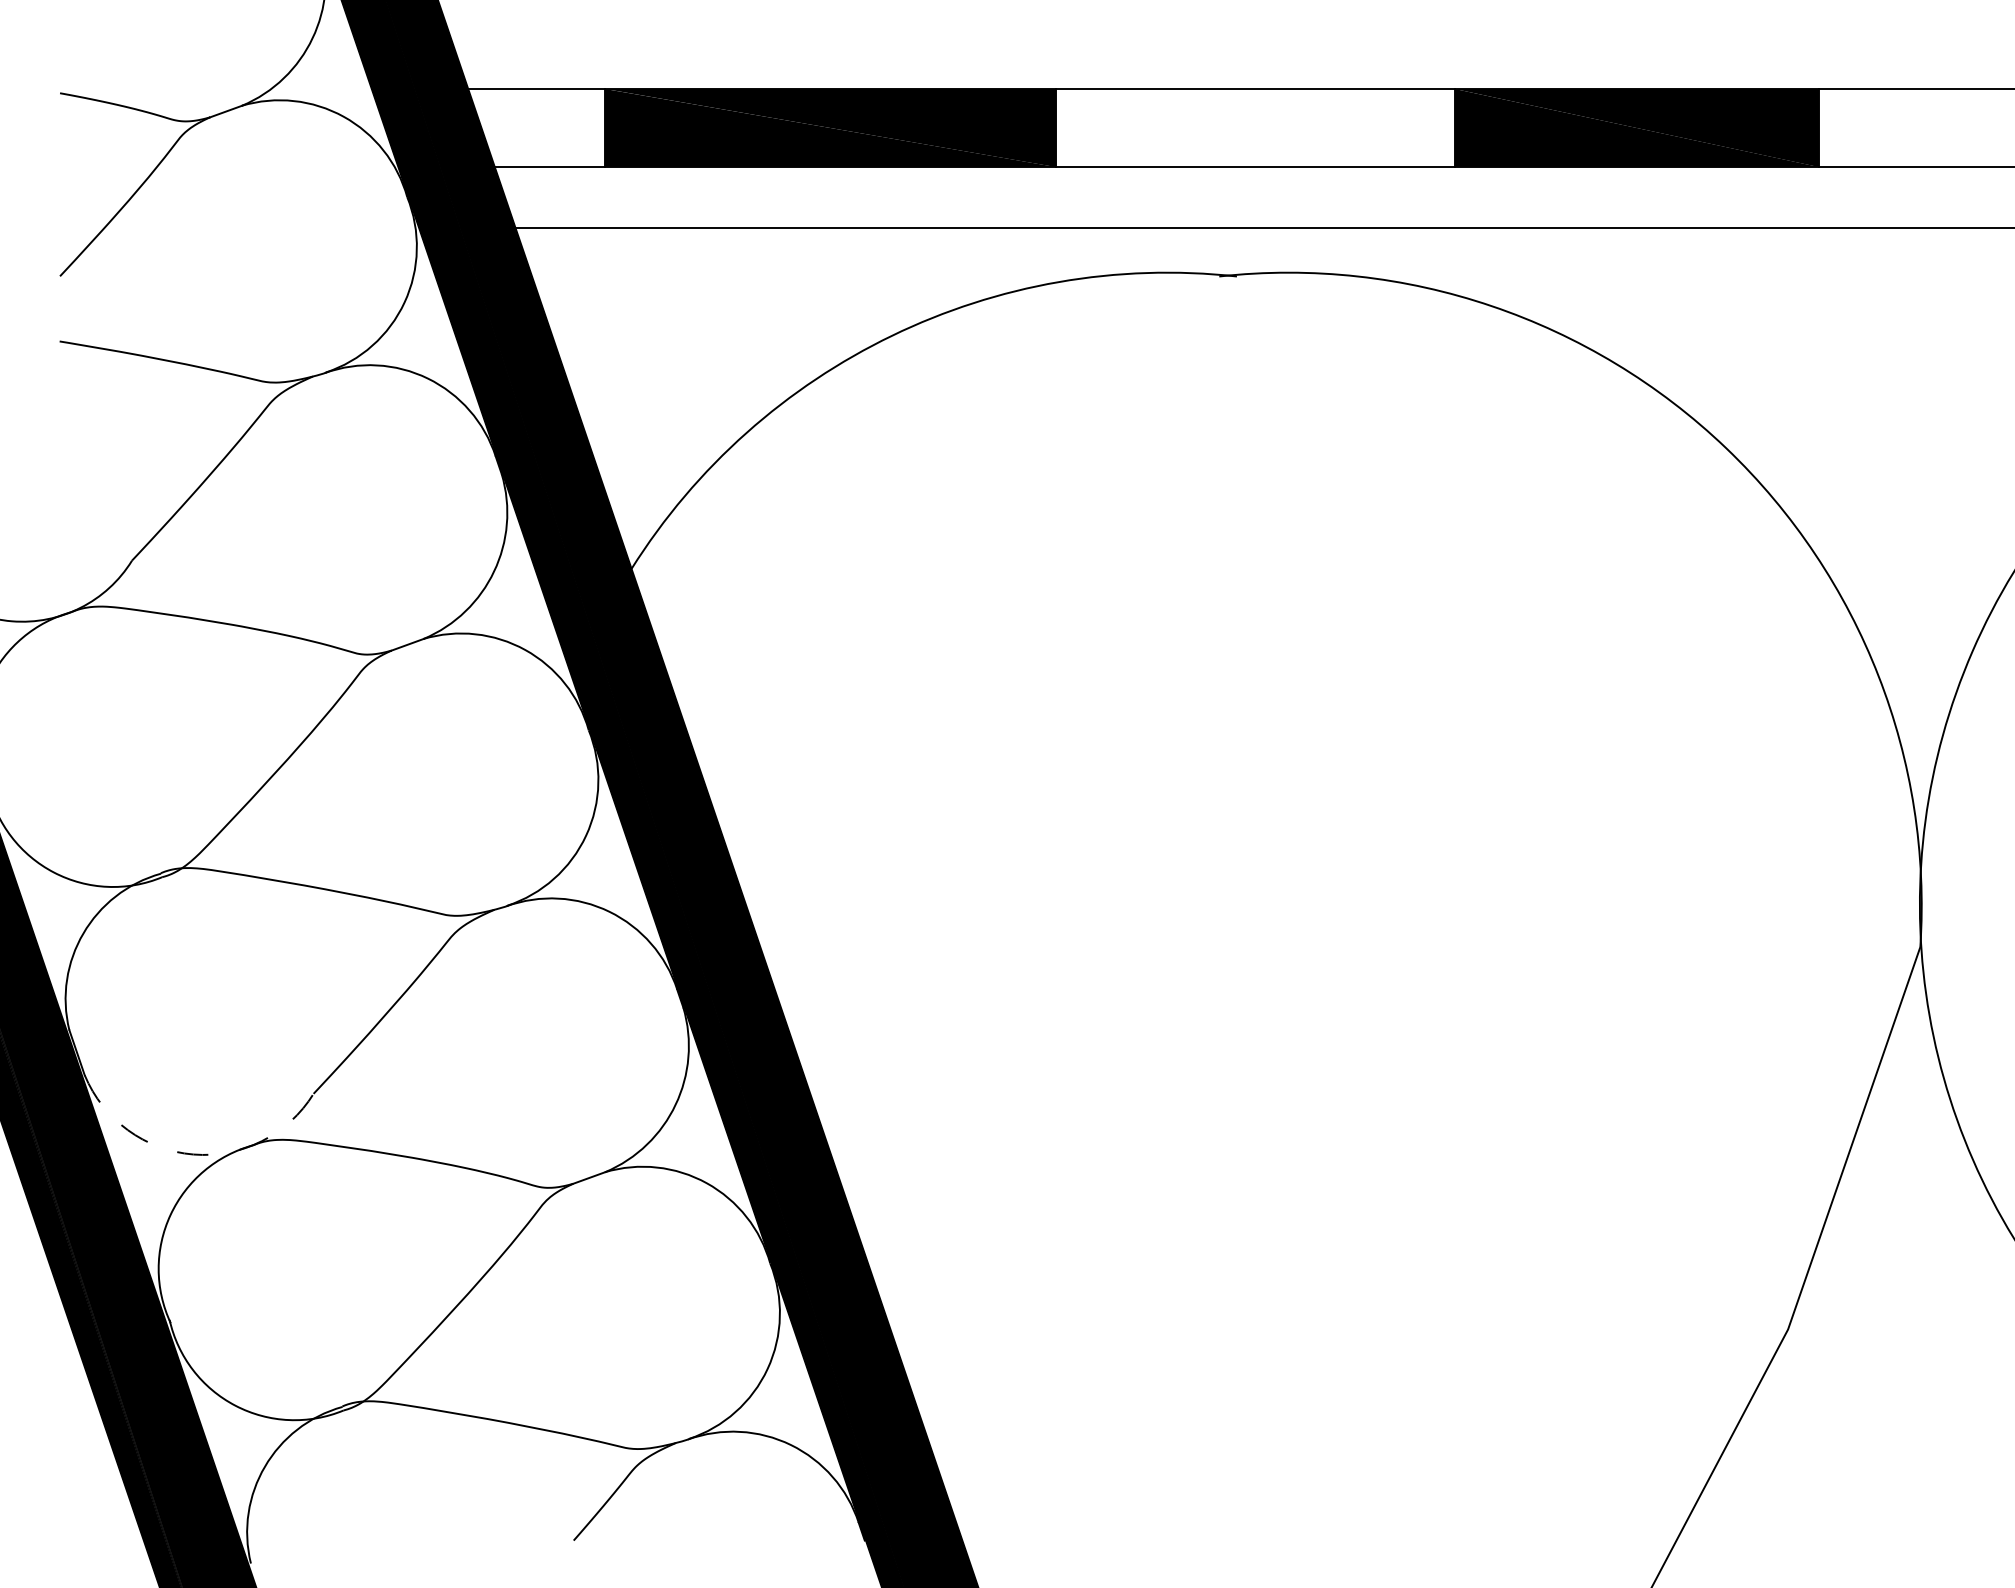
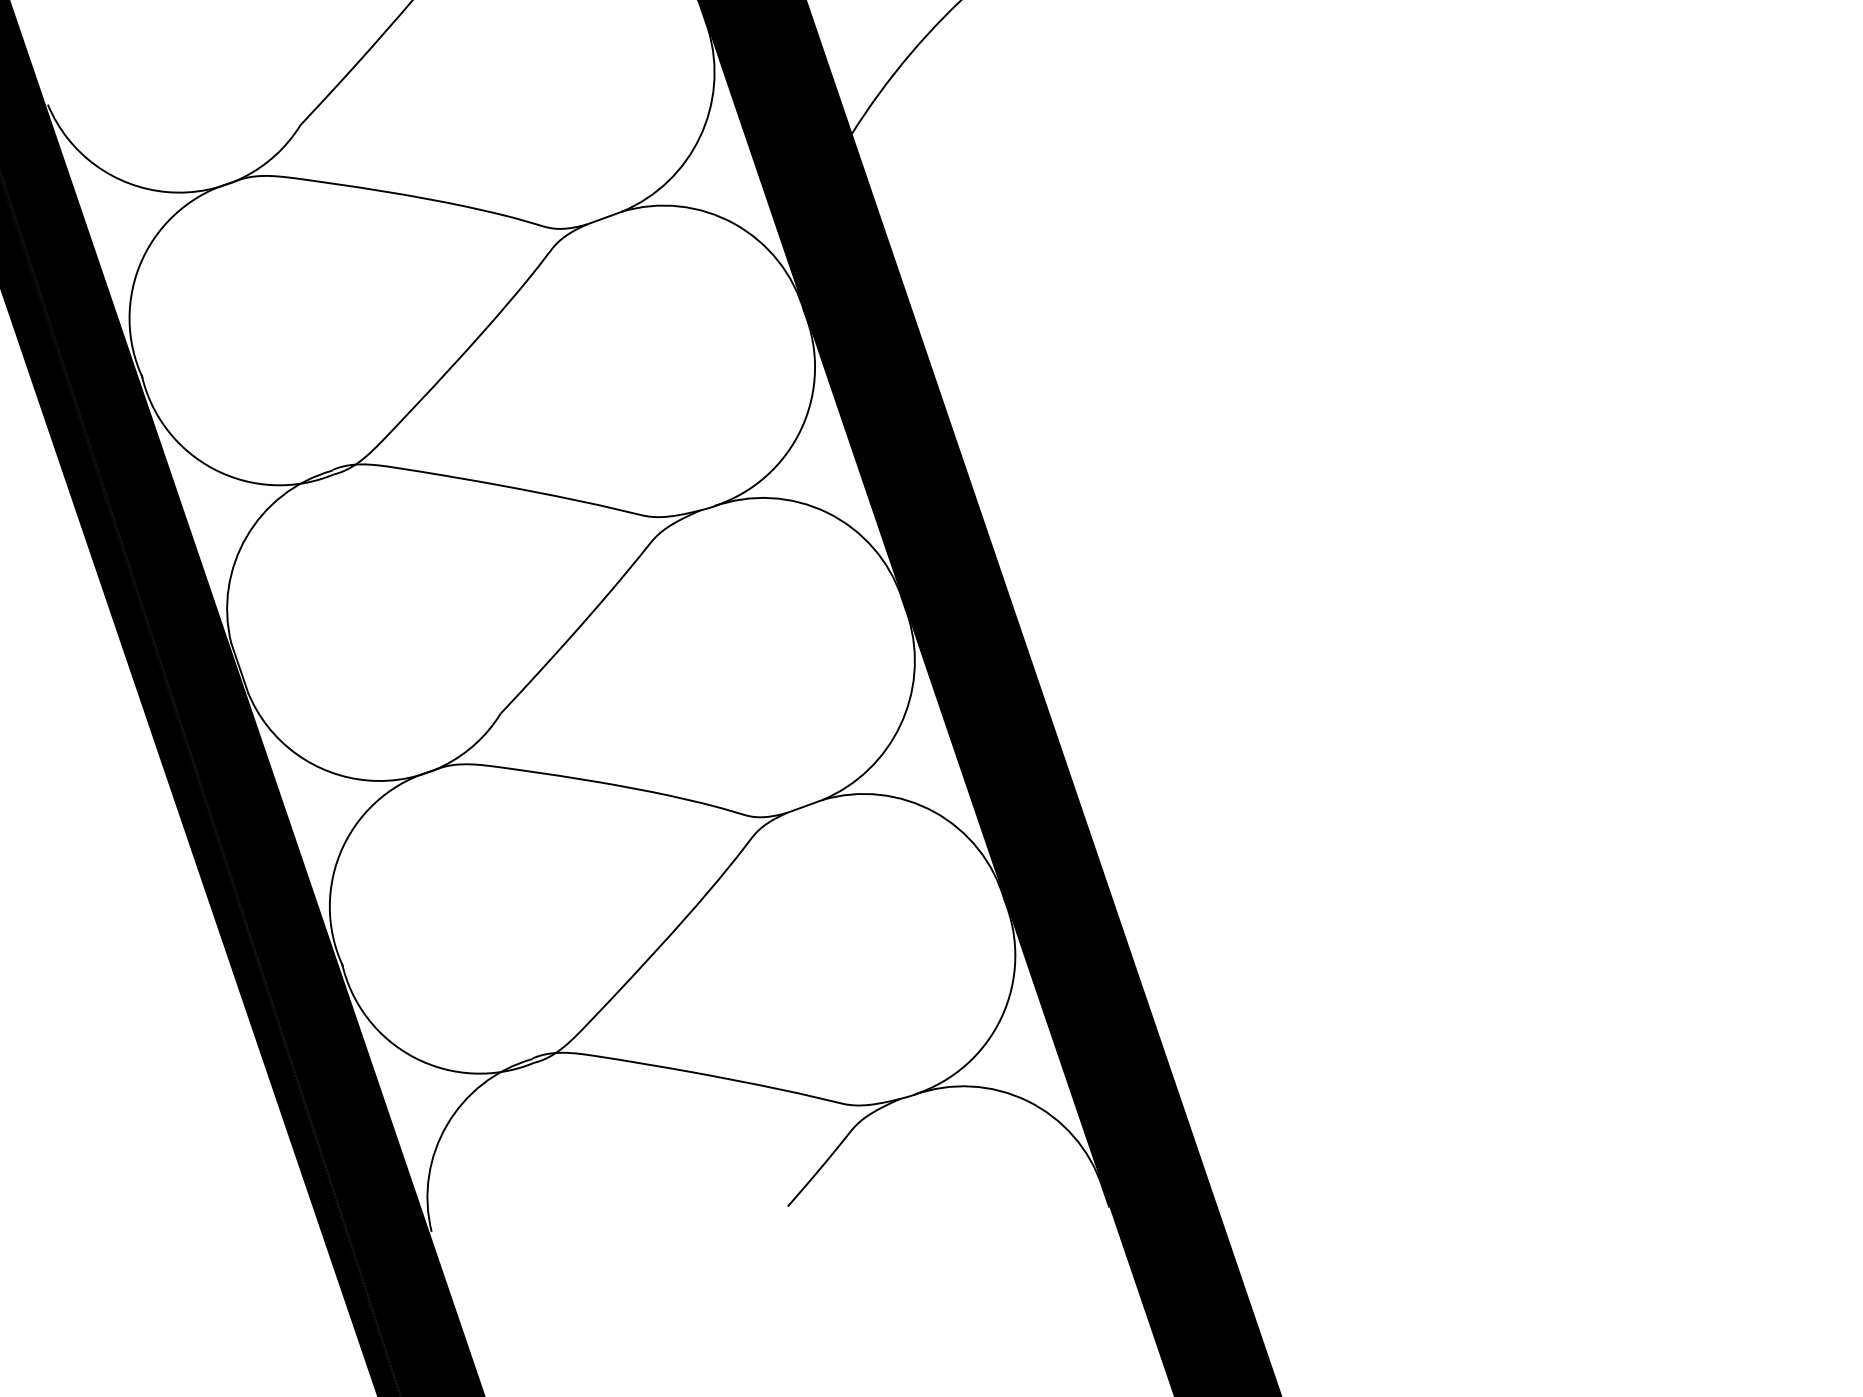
arc: (193, 1154) -> (368, 780), dashed -> solid

